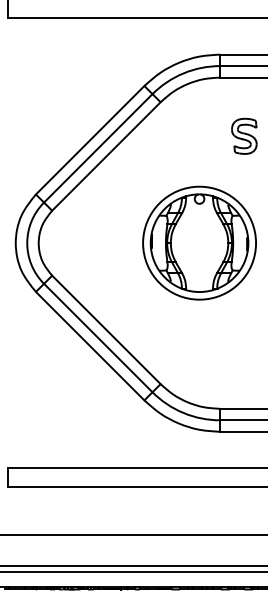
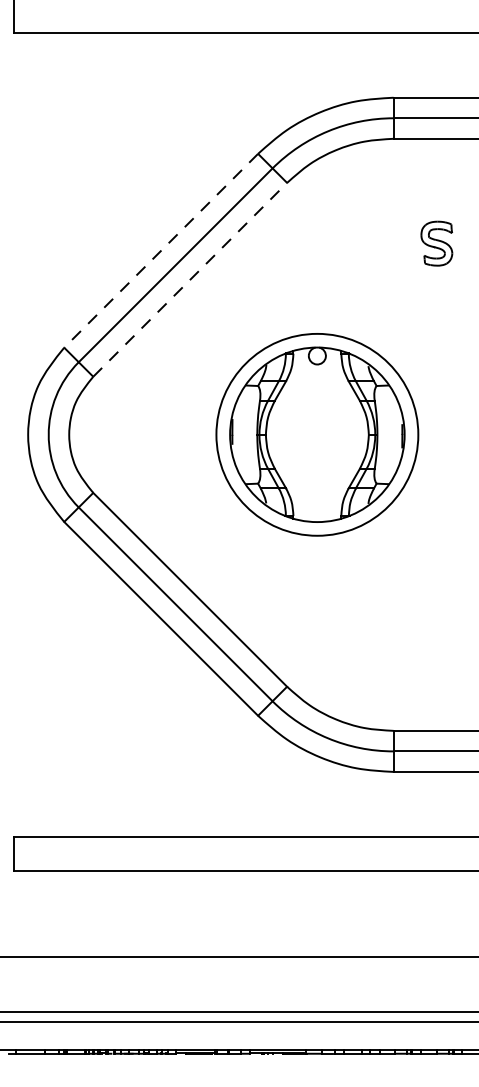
part: (244, 135) -> (437, 242), size x0.7
line: (90, 140) -> (161, 251), solid -> dashed
line: (106, 156) -> (190, 279), solid -> dashed
part: (199, 242) -> (317, 433), moved

